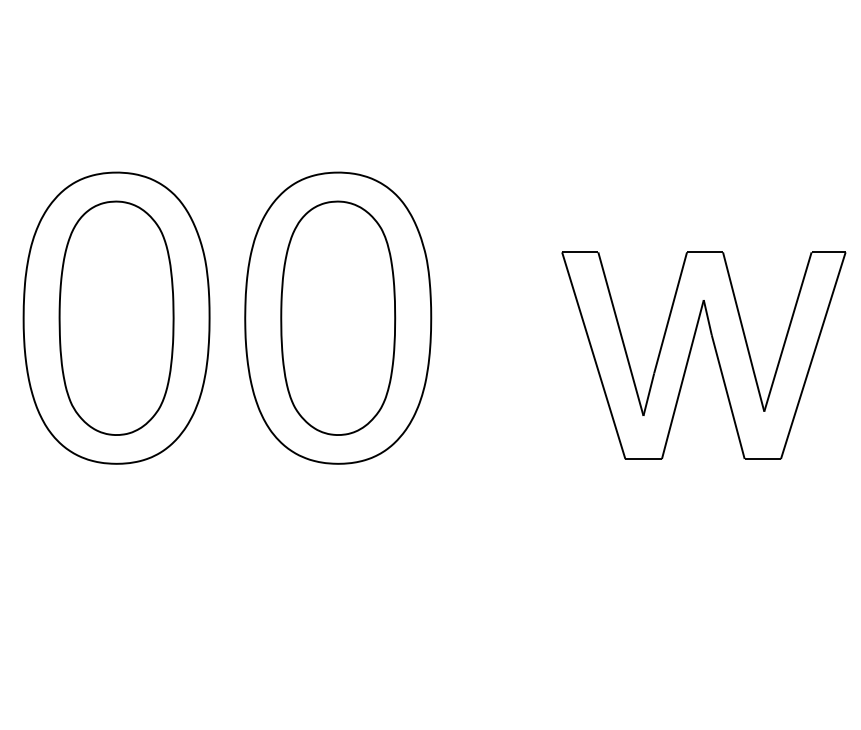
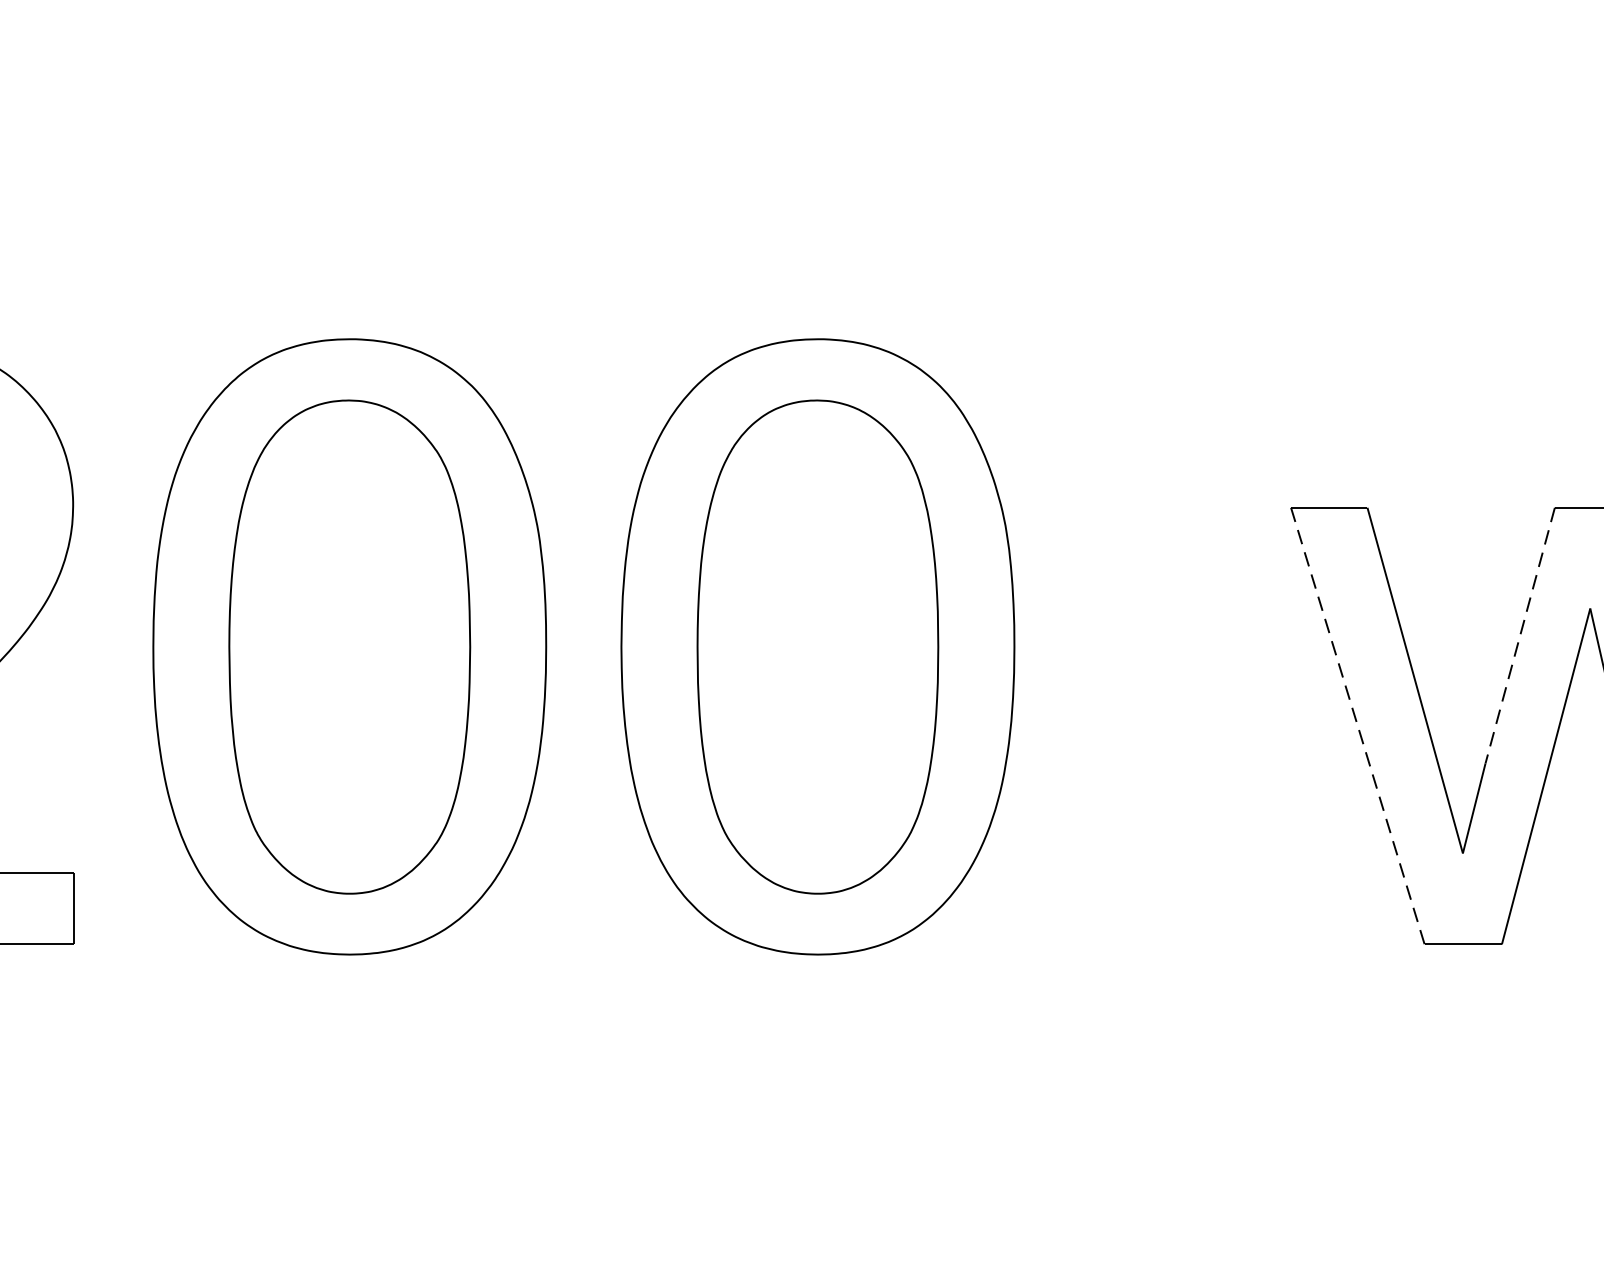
line: (670, 312) -> (1519, 634), solid -> dashed
line: (593, 356) -> (1357, 727), solid -> dashed

